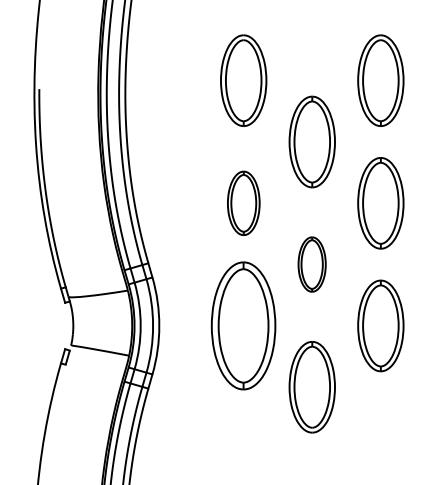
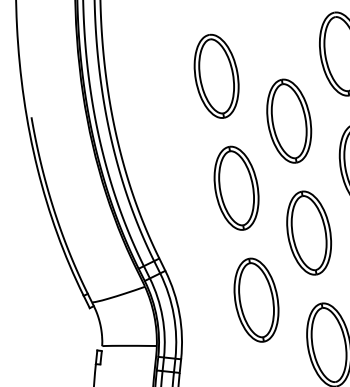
part: (243, 203) -> (236, 188), size x1.43
part: (311, 264) -> (308, 233), size x1.67
part: (243, 325) -> (256, 299), size x0.71

